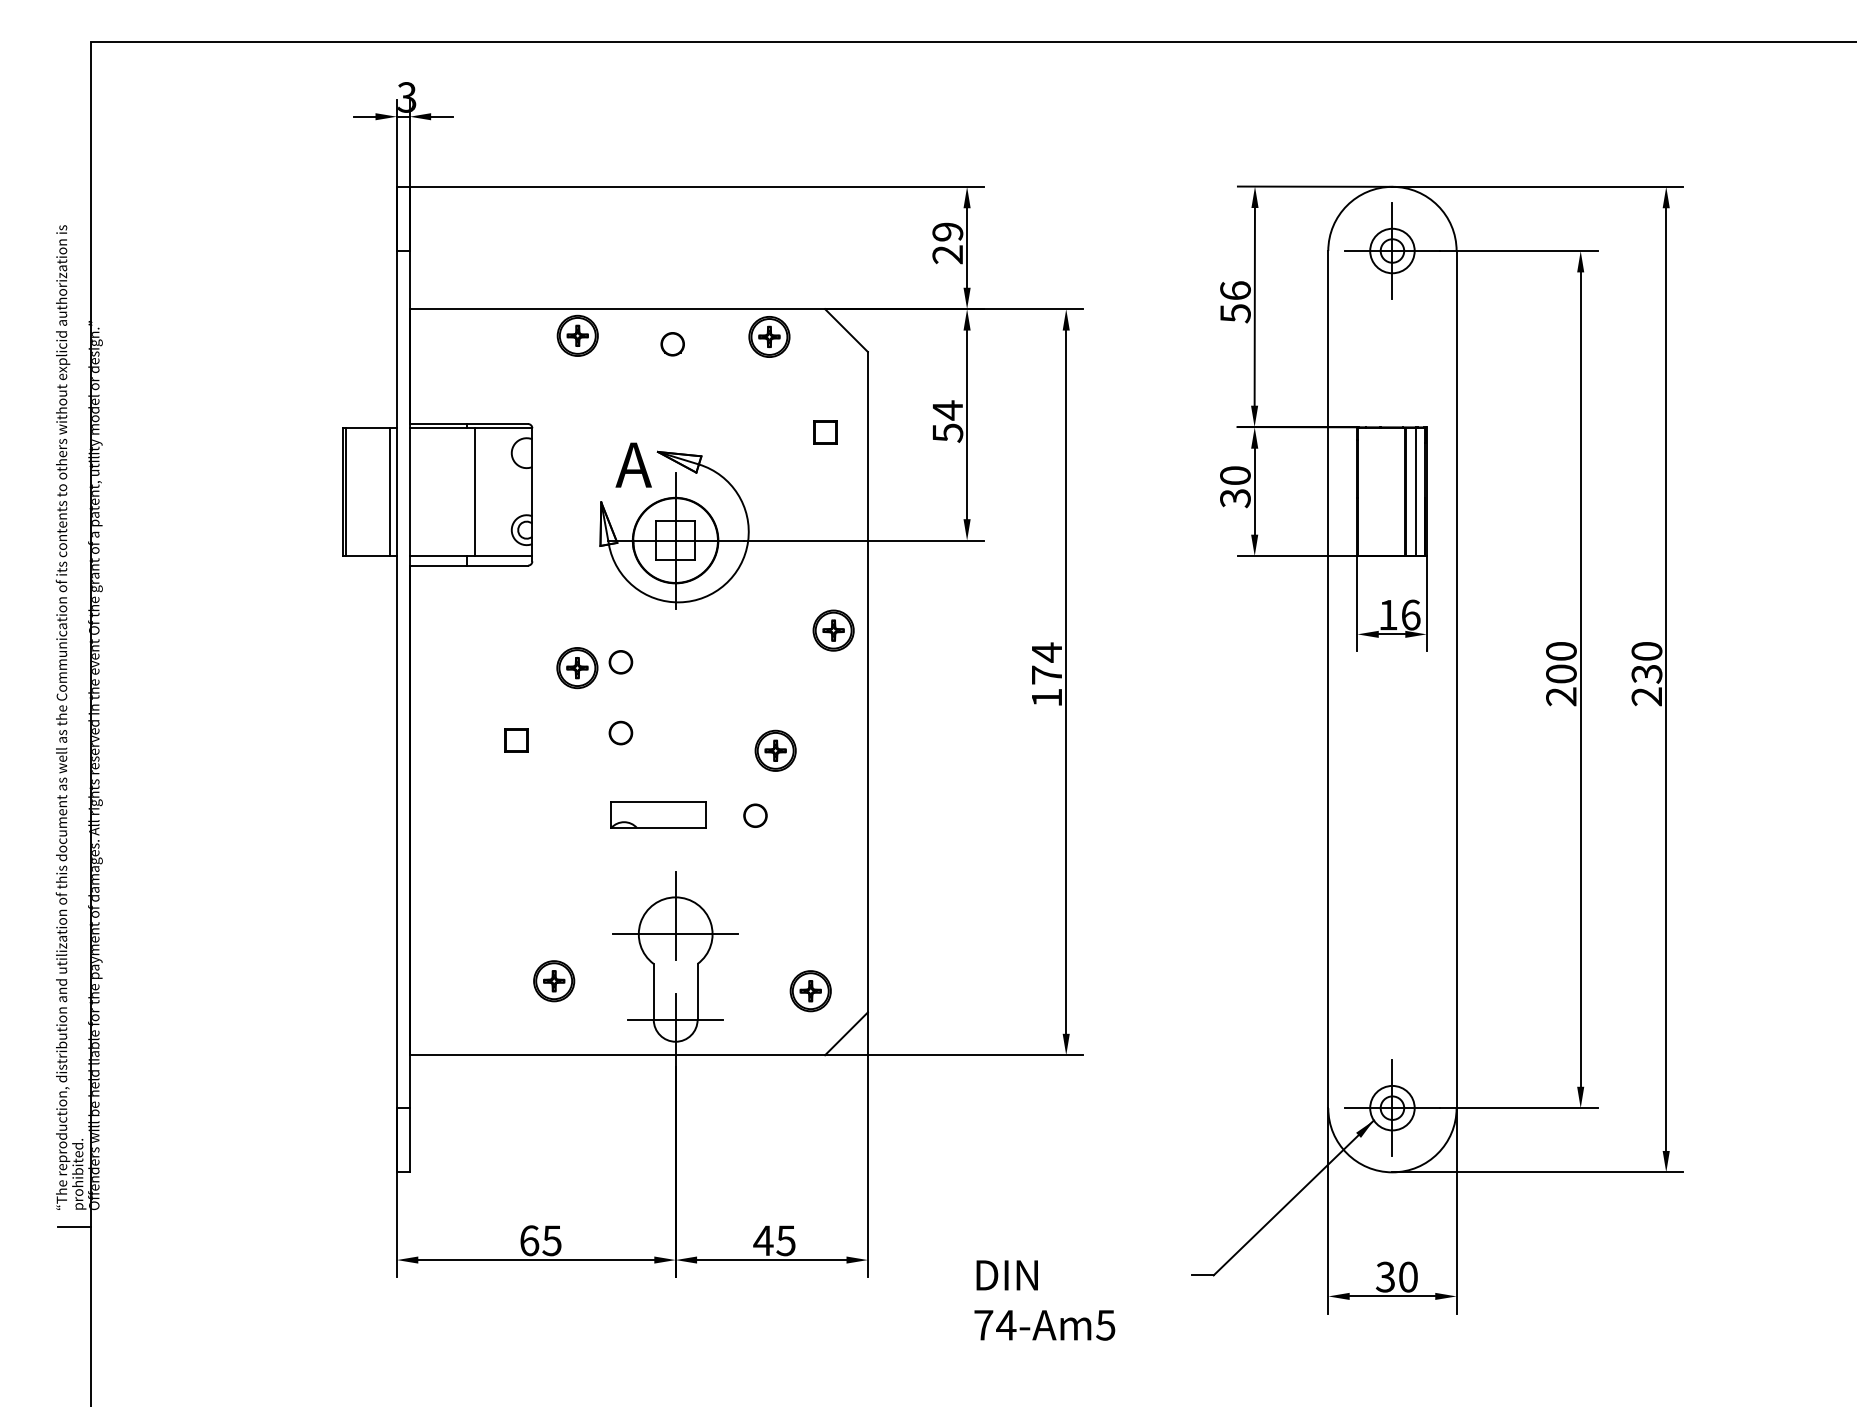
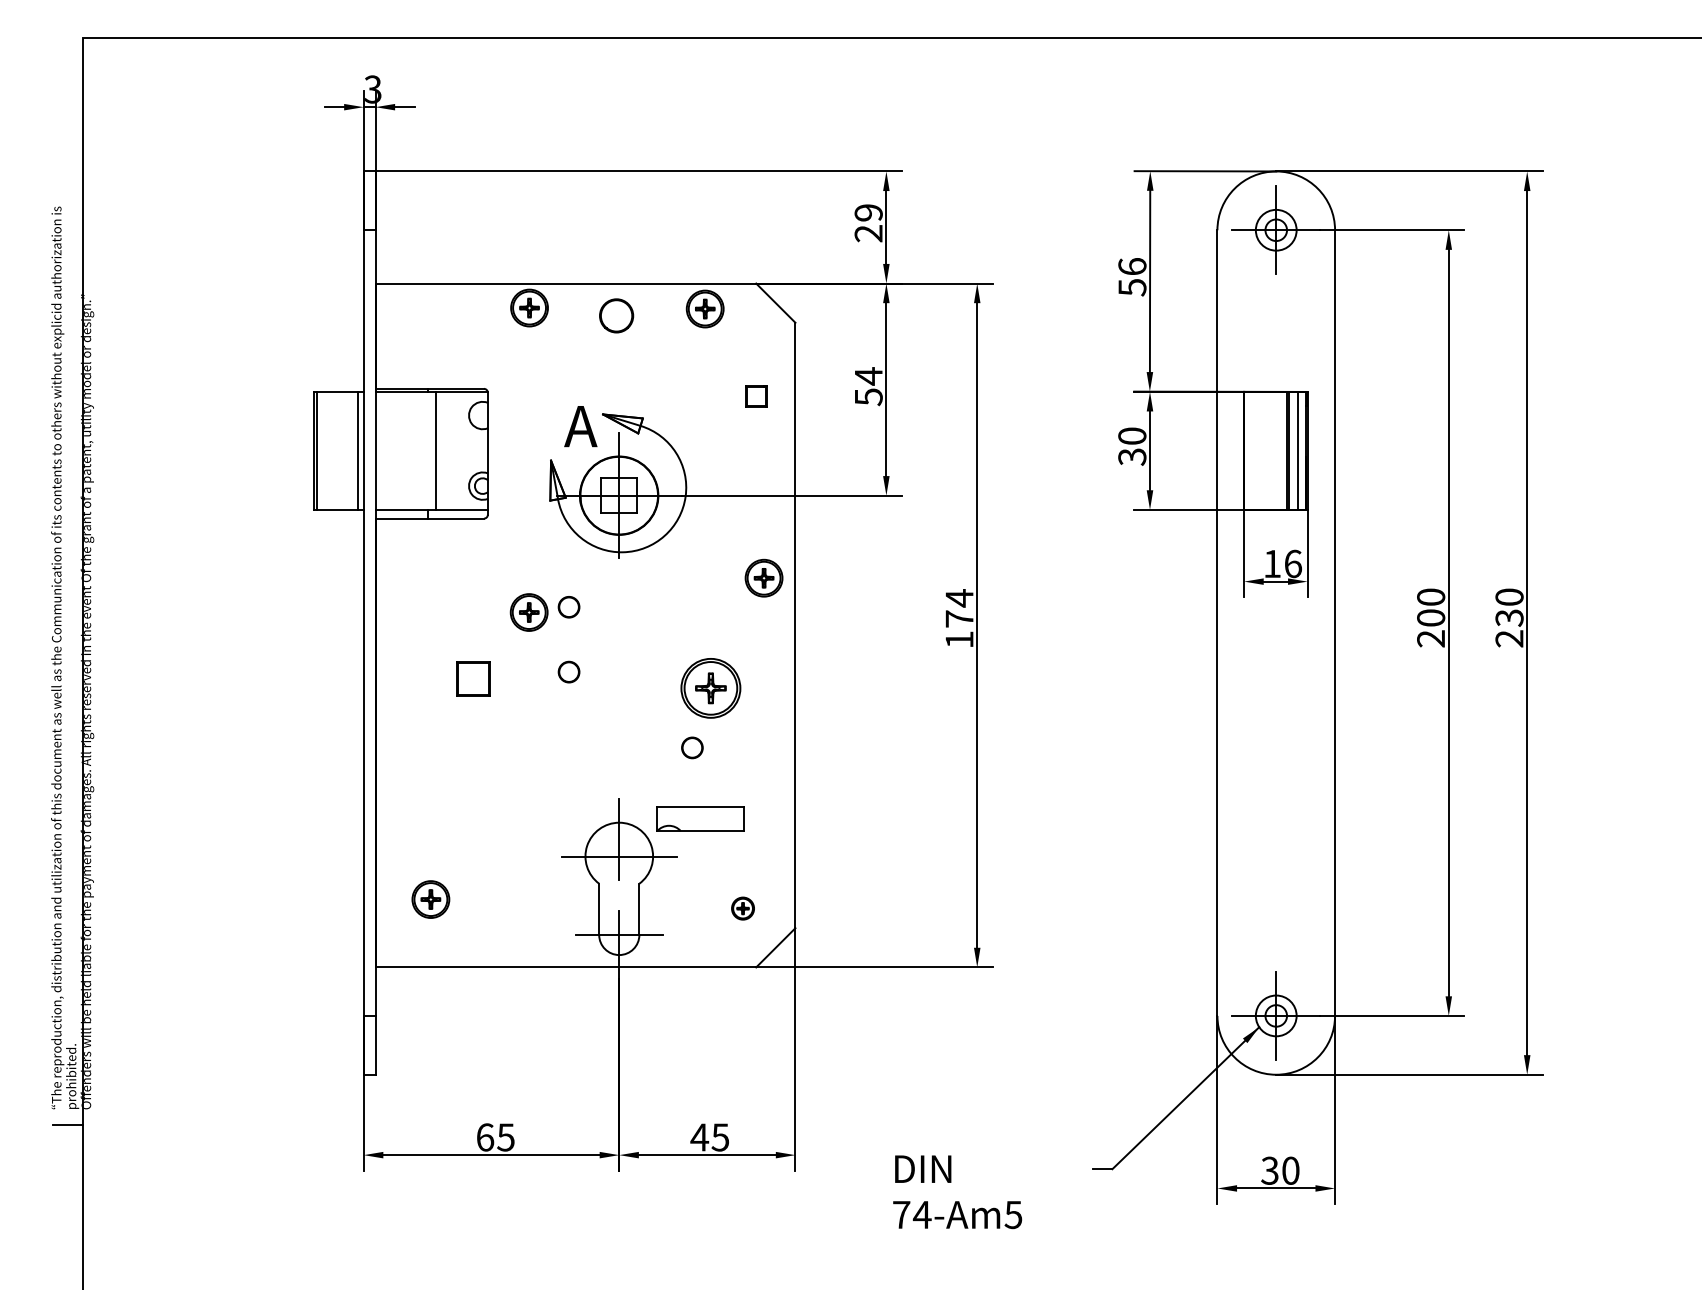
circle: (672, 344) -> (616, 315), size x1.6
part: (516, 740) -> (473, 678), size x1.6
part: (775, 750) -> (710, 688), size x1.6
part: (658, 814) -> (700, 818), moved
part: (553, 981) -> (430, 899), moved
part: (810, 990) -> (742, 908), size x0.6

